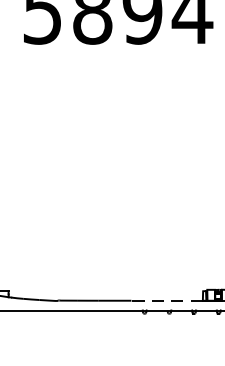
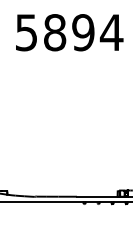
line: (165, 300) -> (96, 196), dashed -> solid

